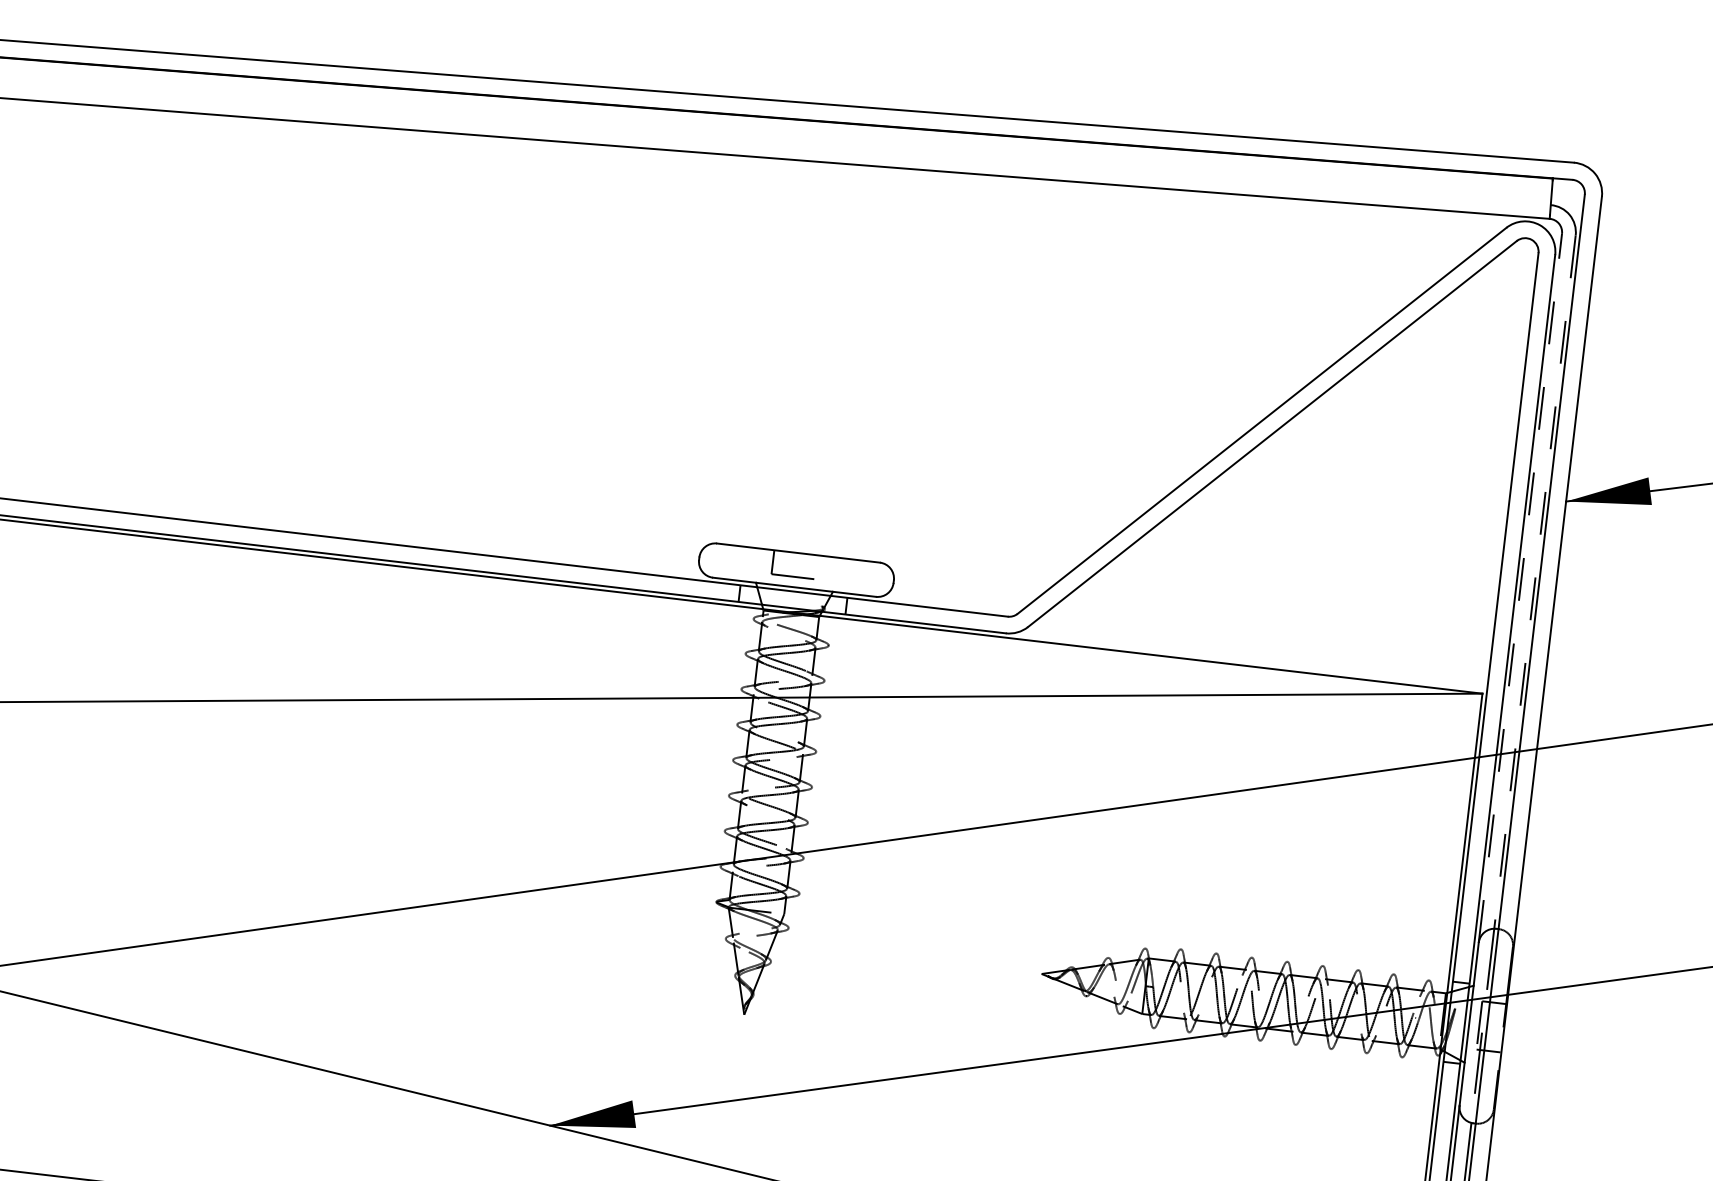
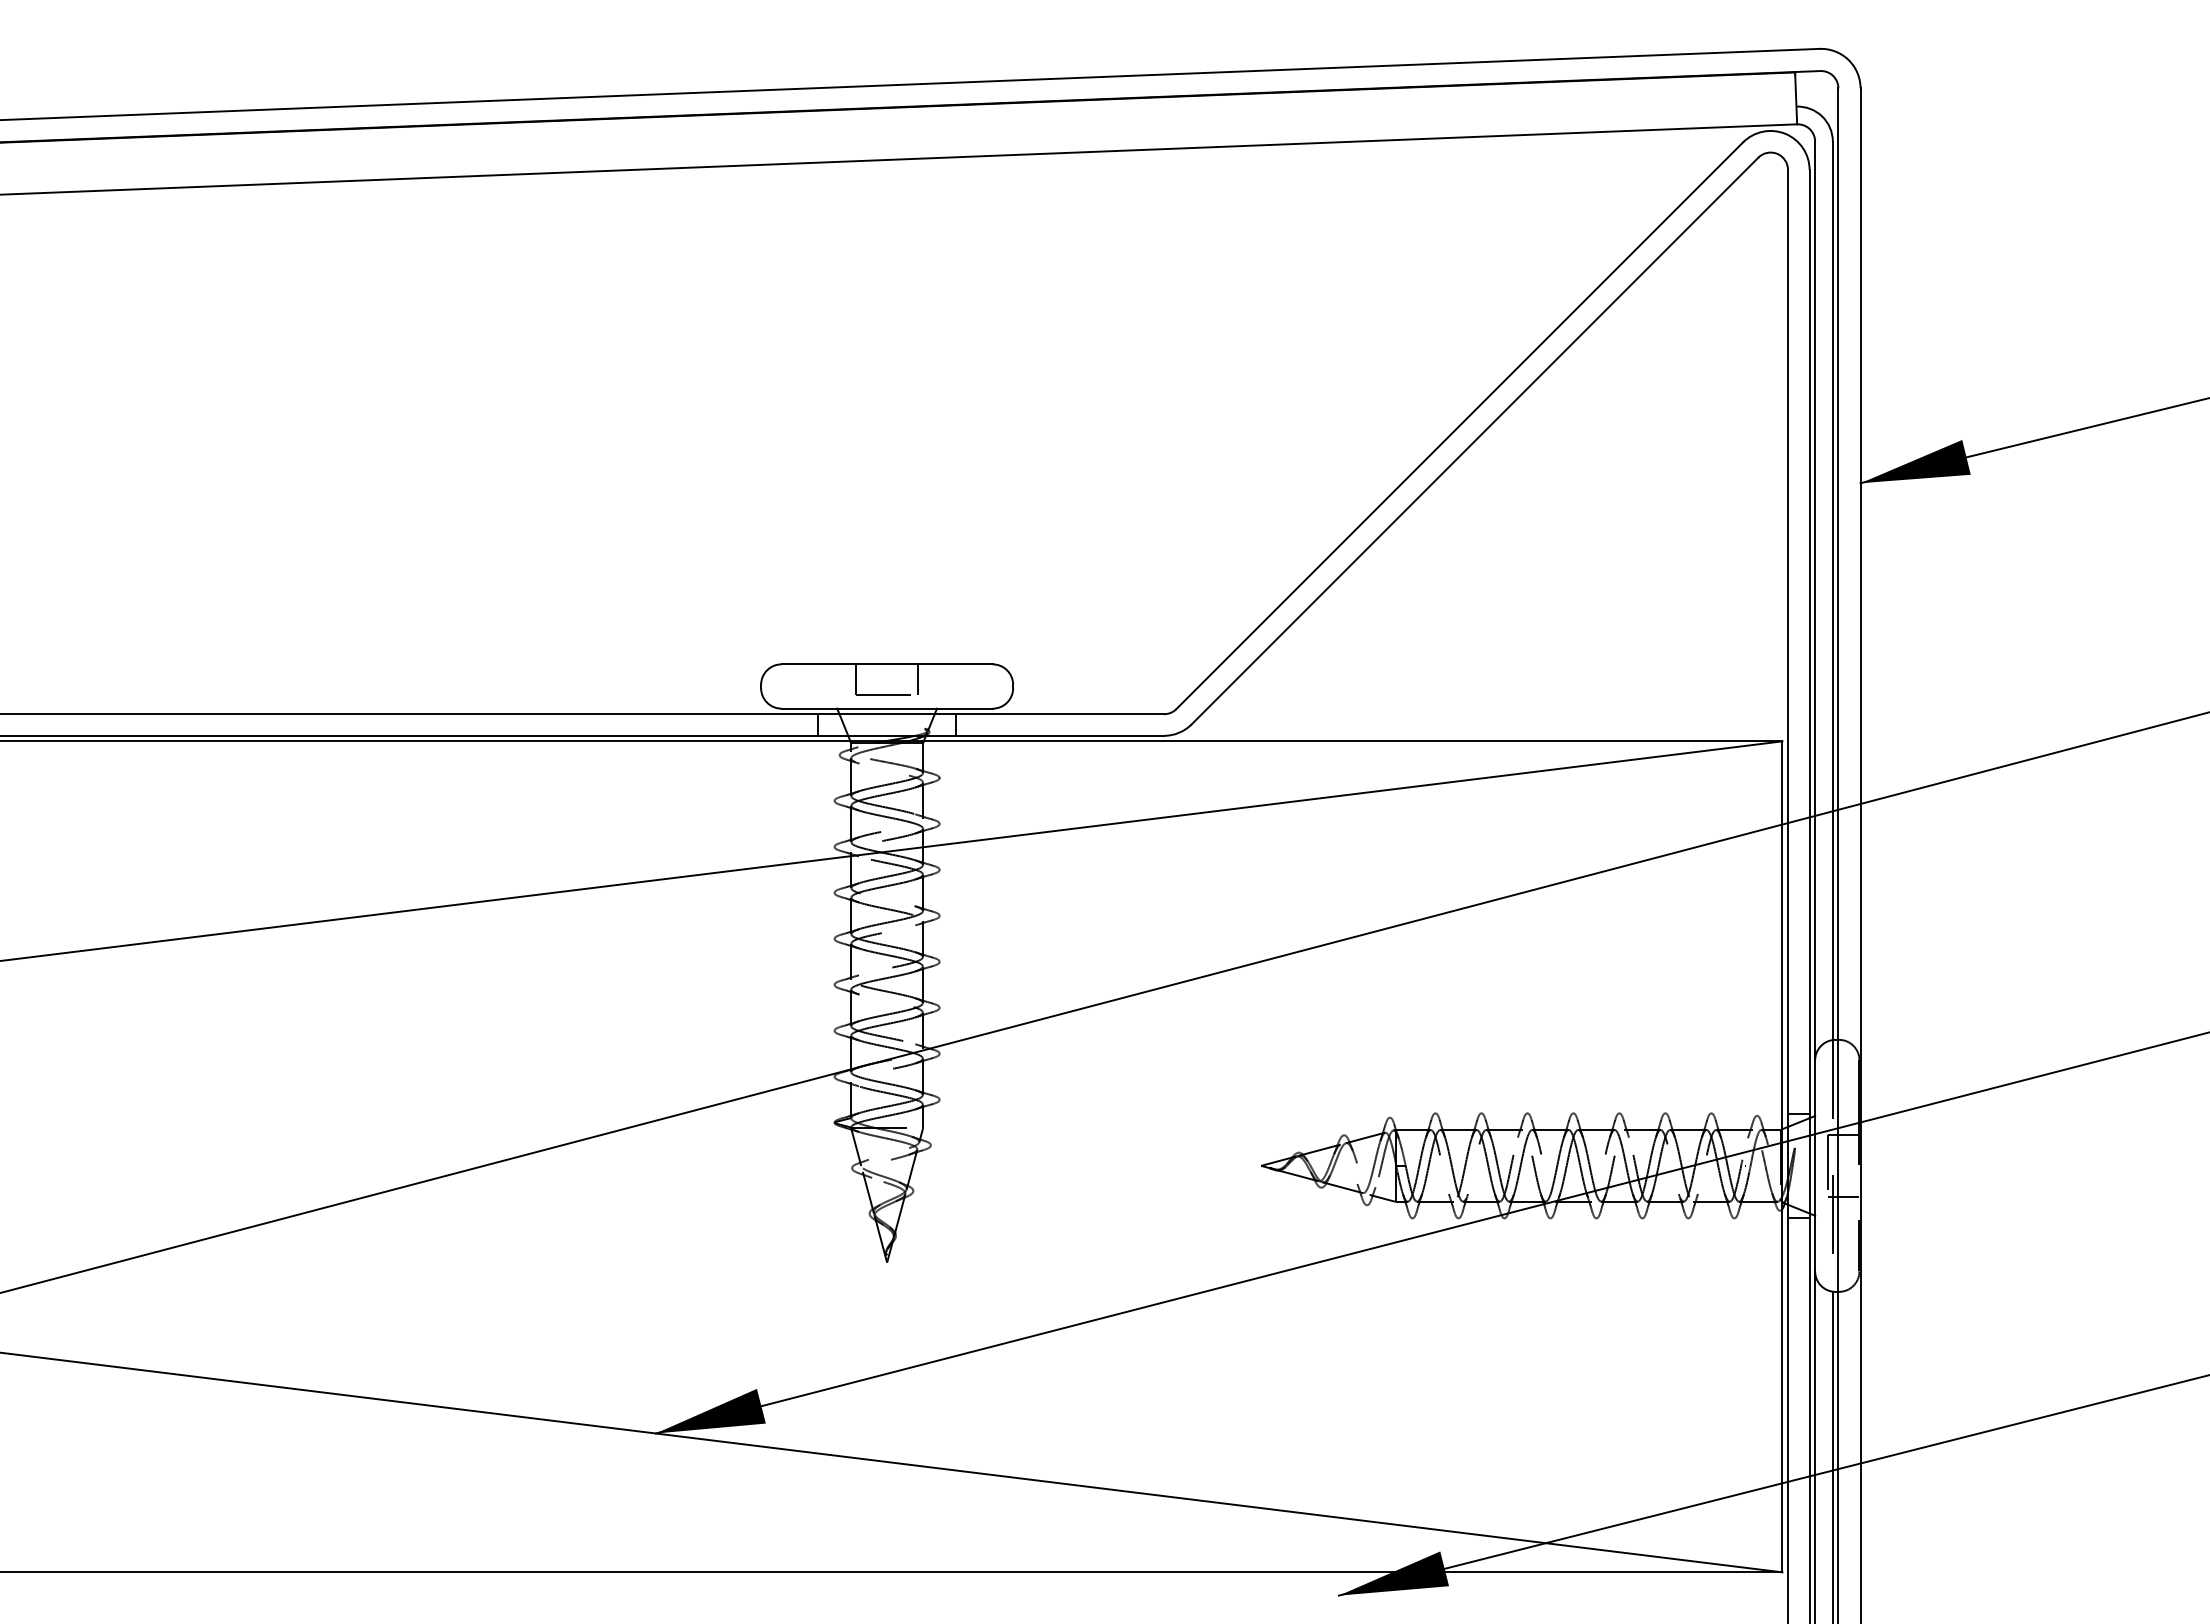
line: (821, 567) -> (918, 679), added
line: (1534, 582) -> (1832, 591), dashed -> solid
line: (1520, 587) -> (1815, 600), dashed -> solid

